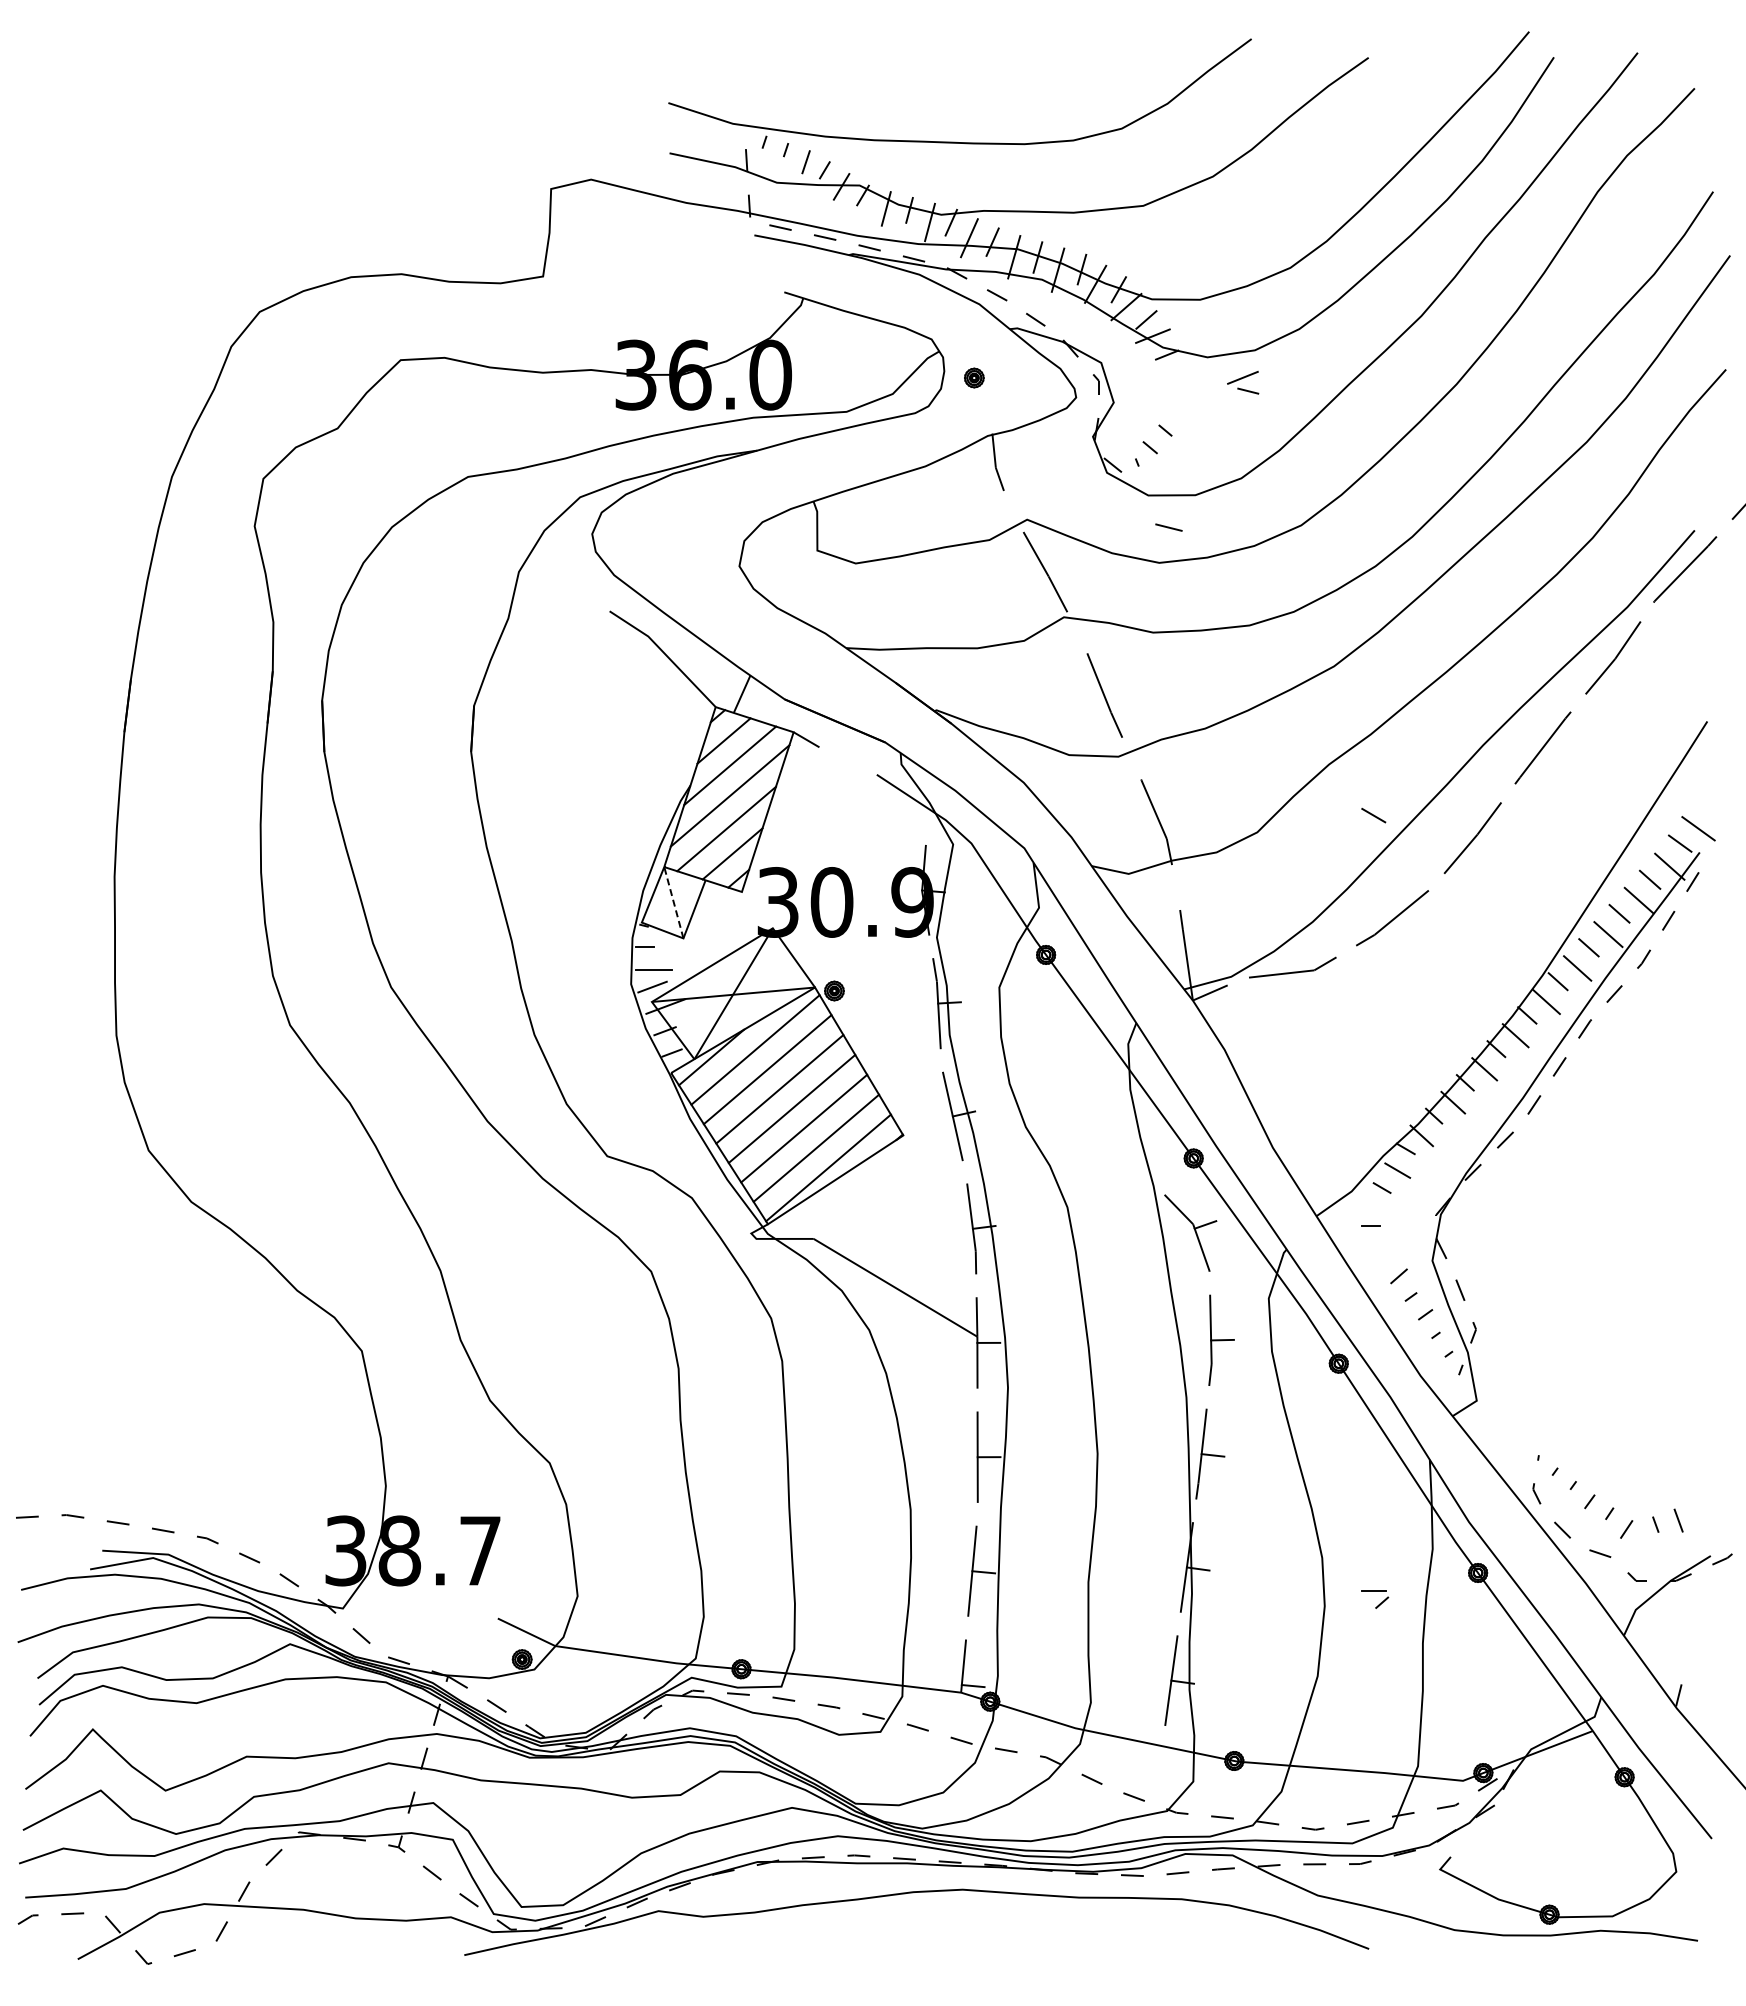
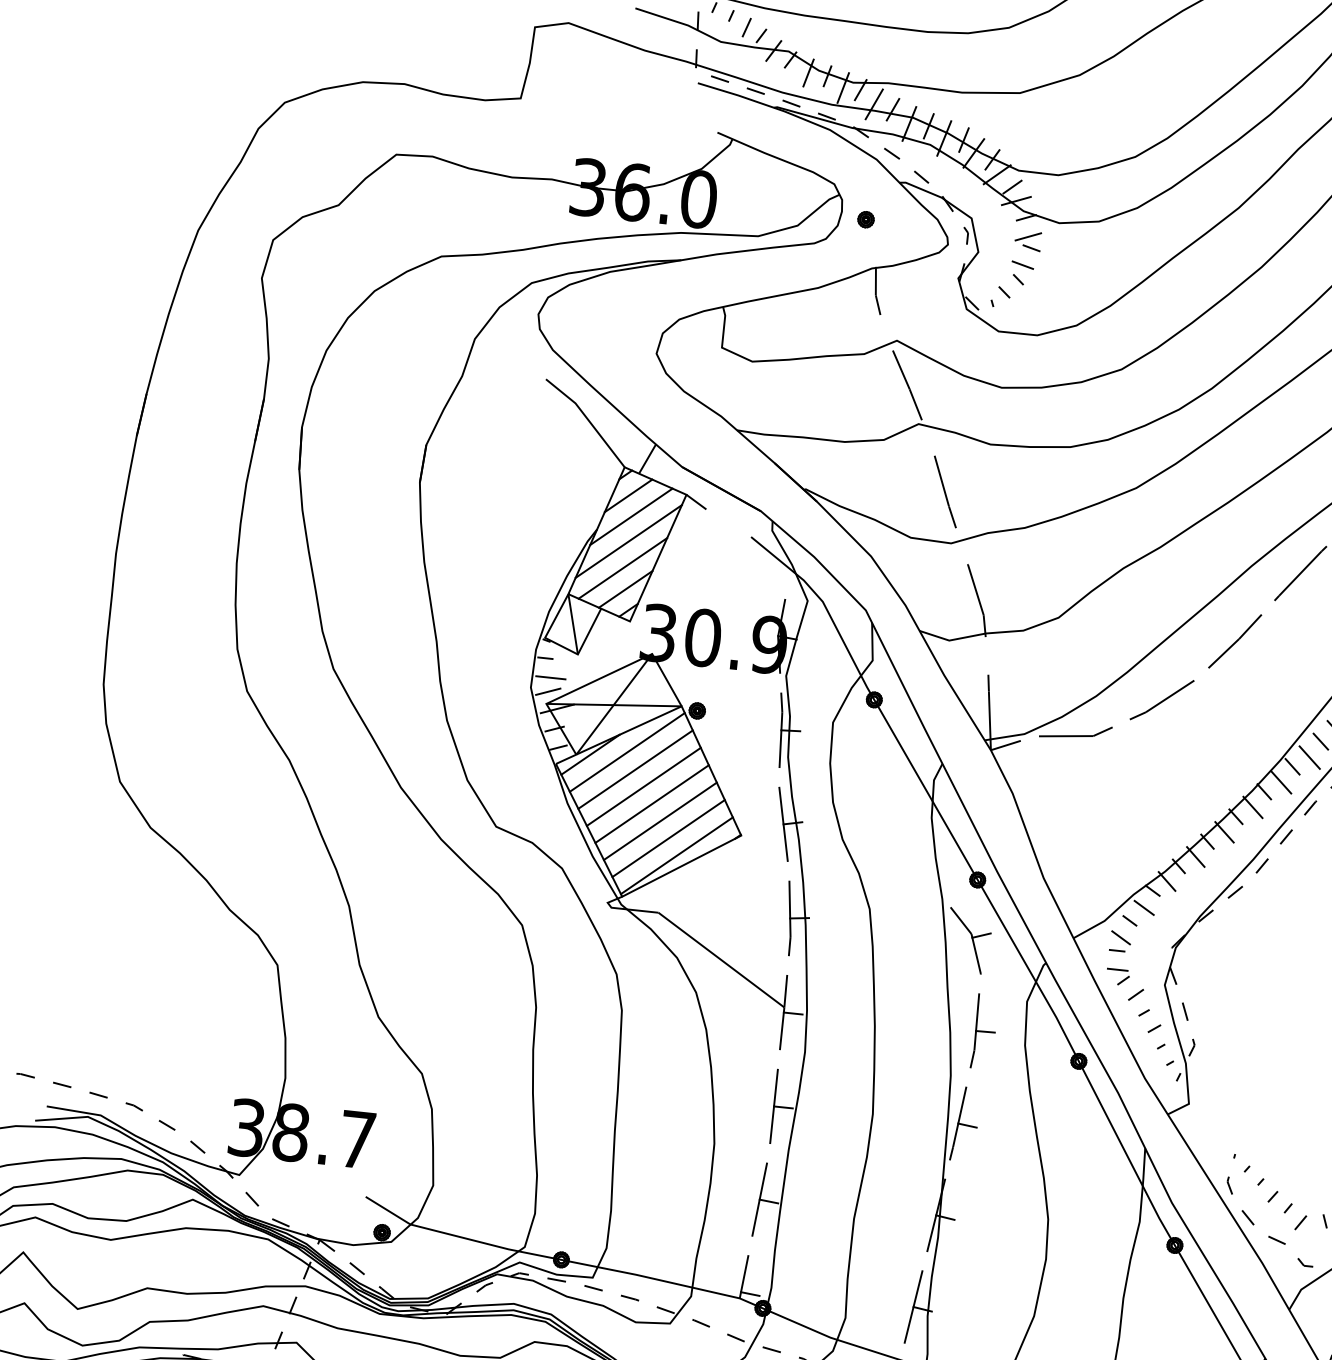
part: (1243, 382) -> (1028, 240), moved
line: (1168, 527) -> (1022, 265), moved
line: (1373, 815) -> (1120, 937), moved
line: (673, 902) -> (572, 624), dashed -> solid
part: (1375, 1599) -> (1118, 977), moved

